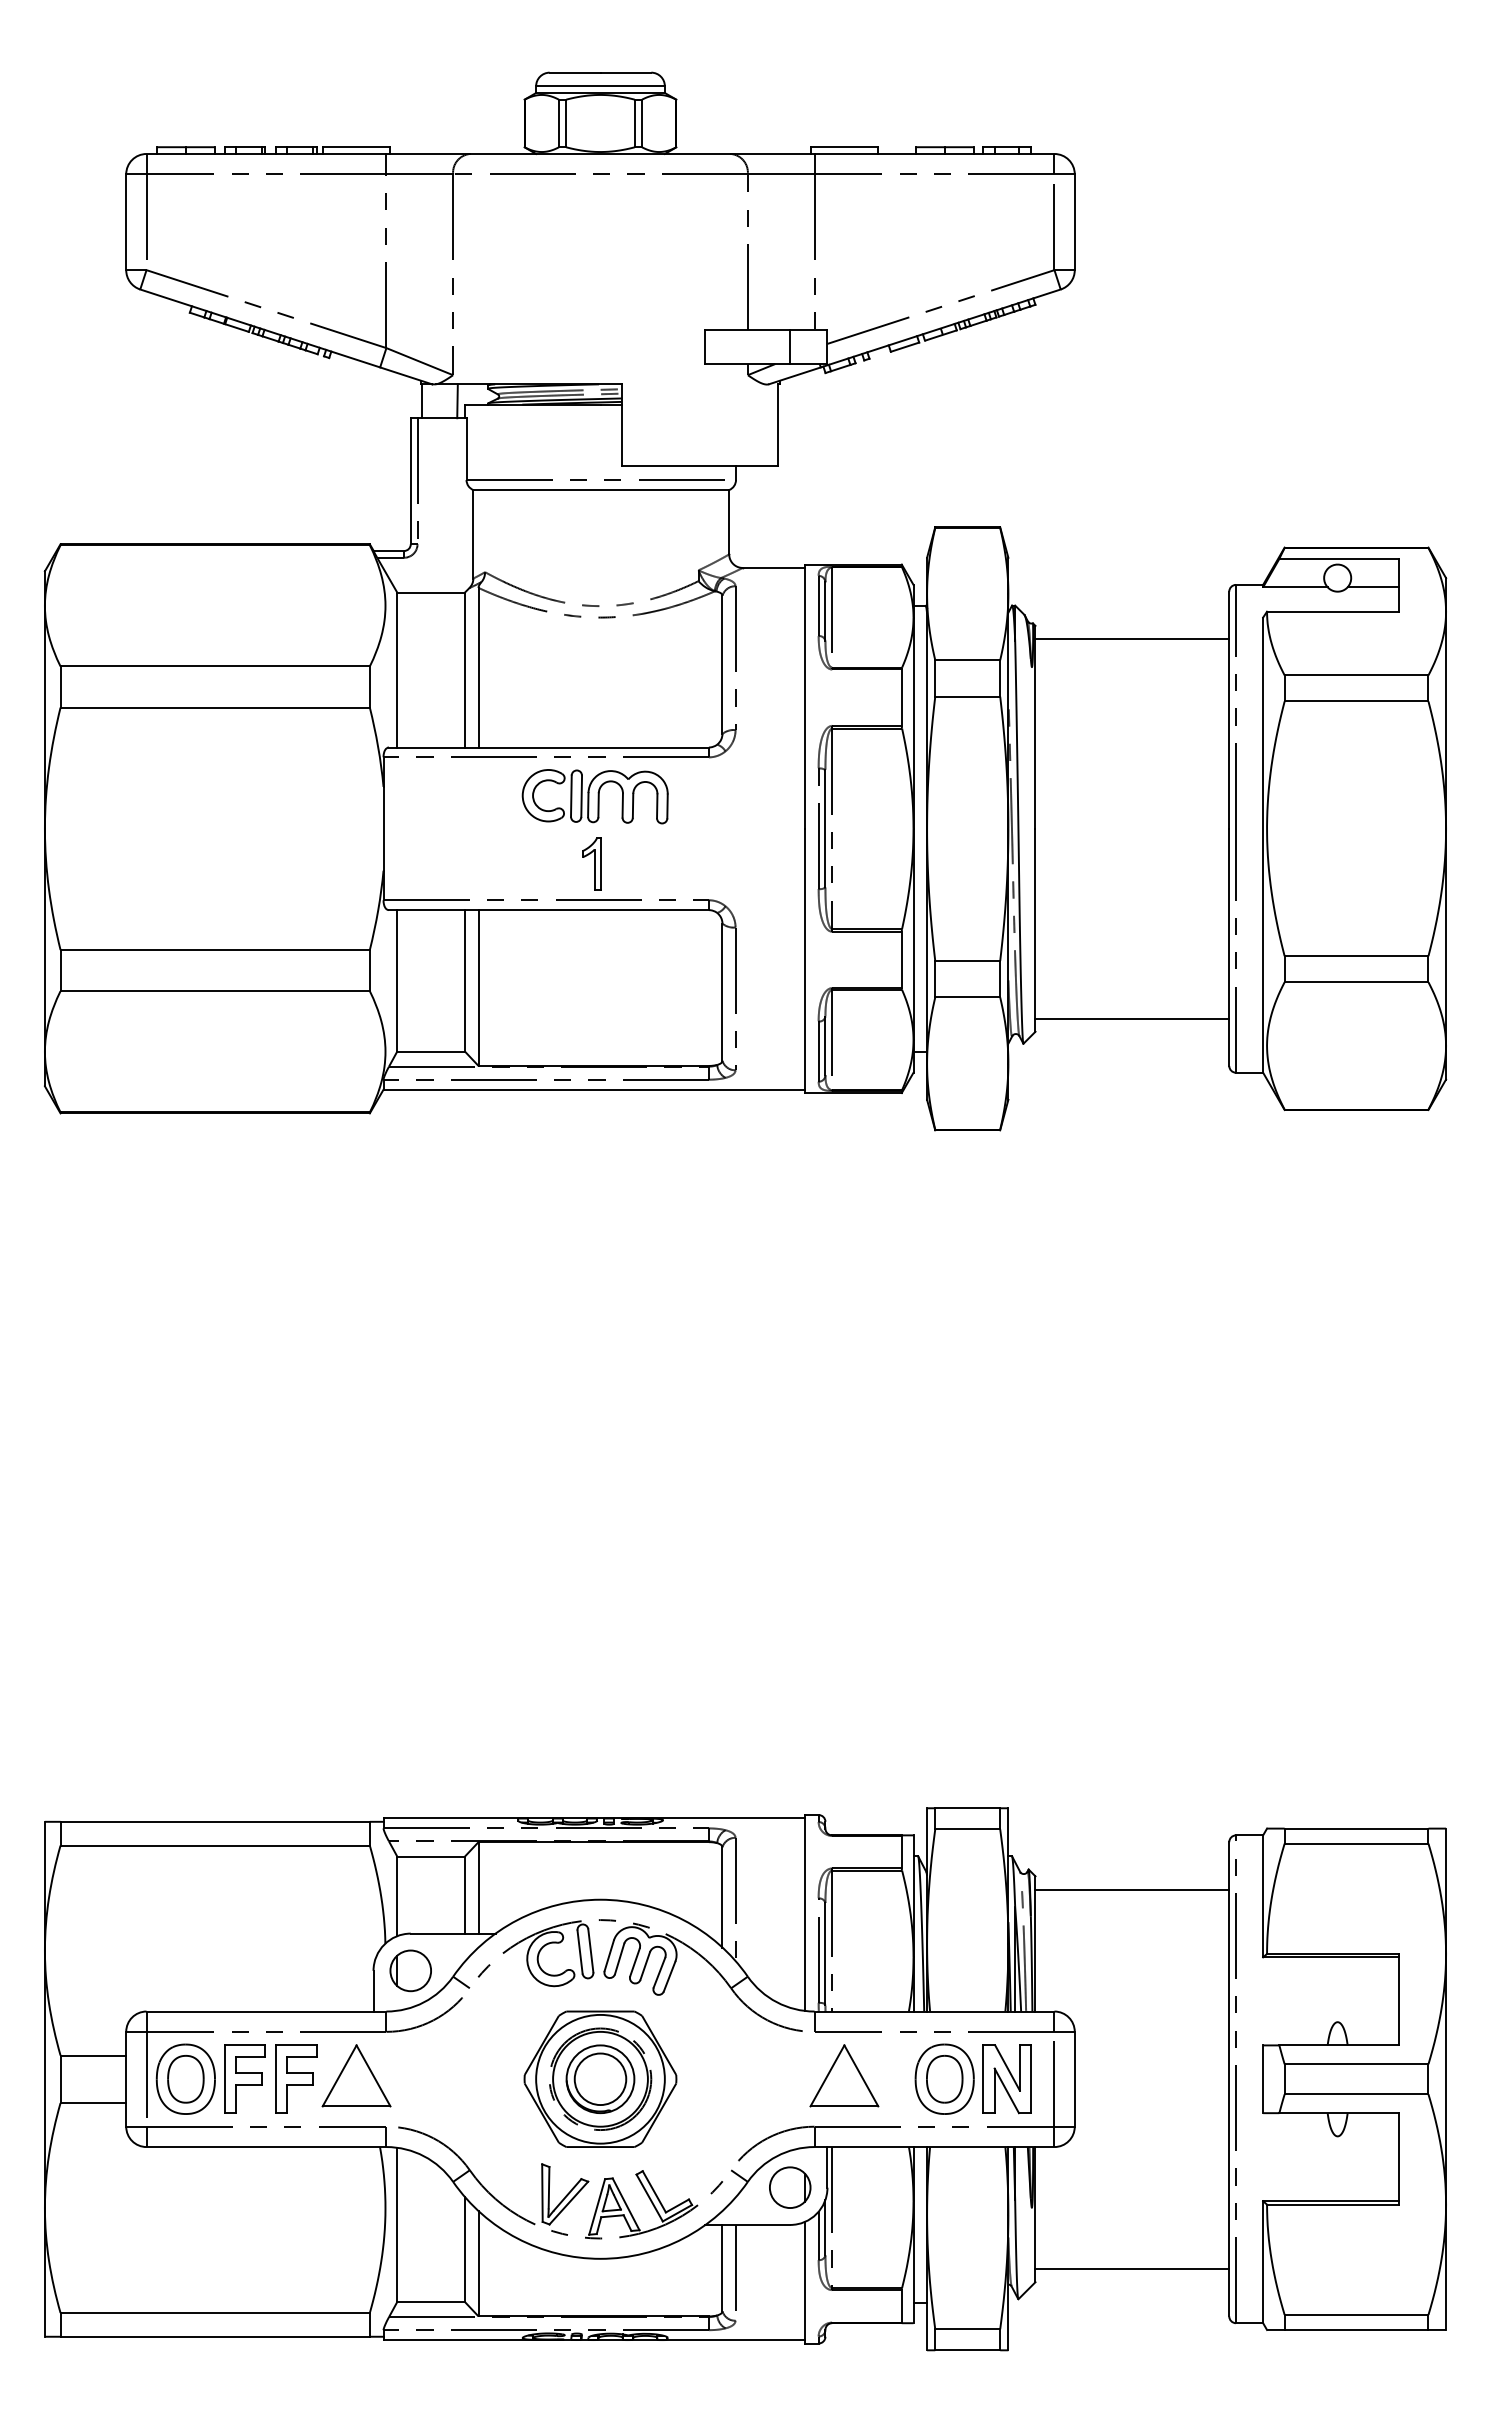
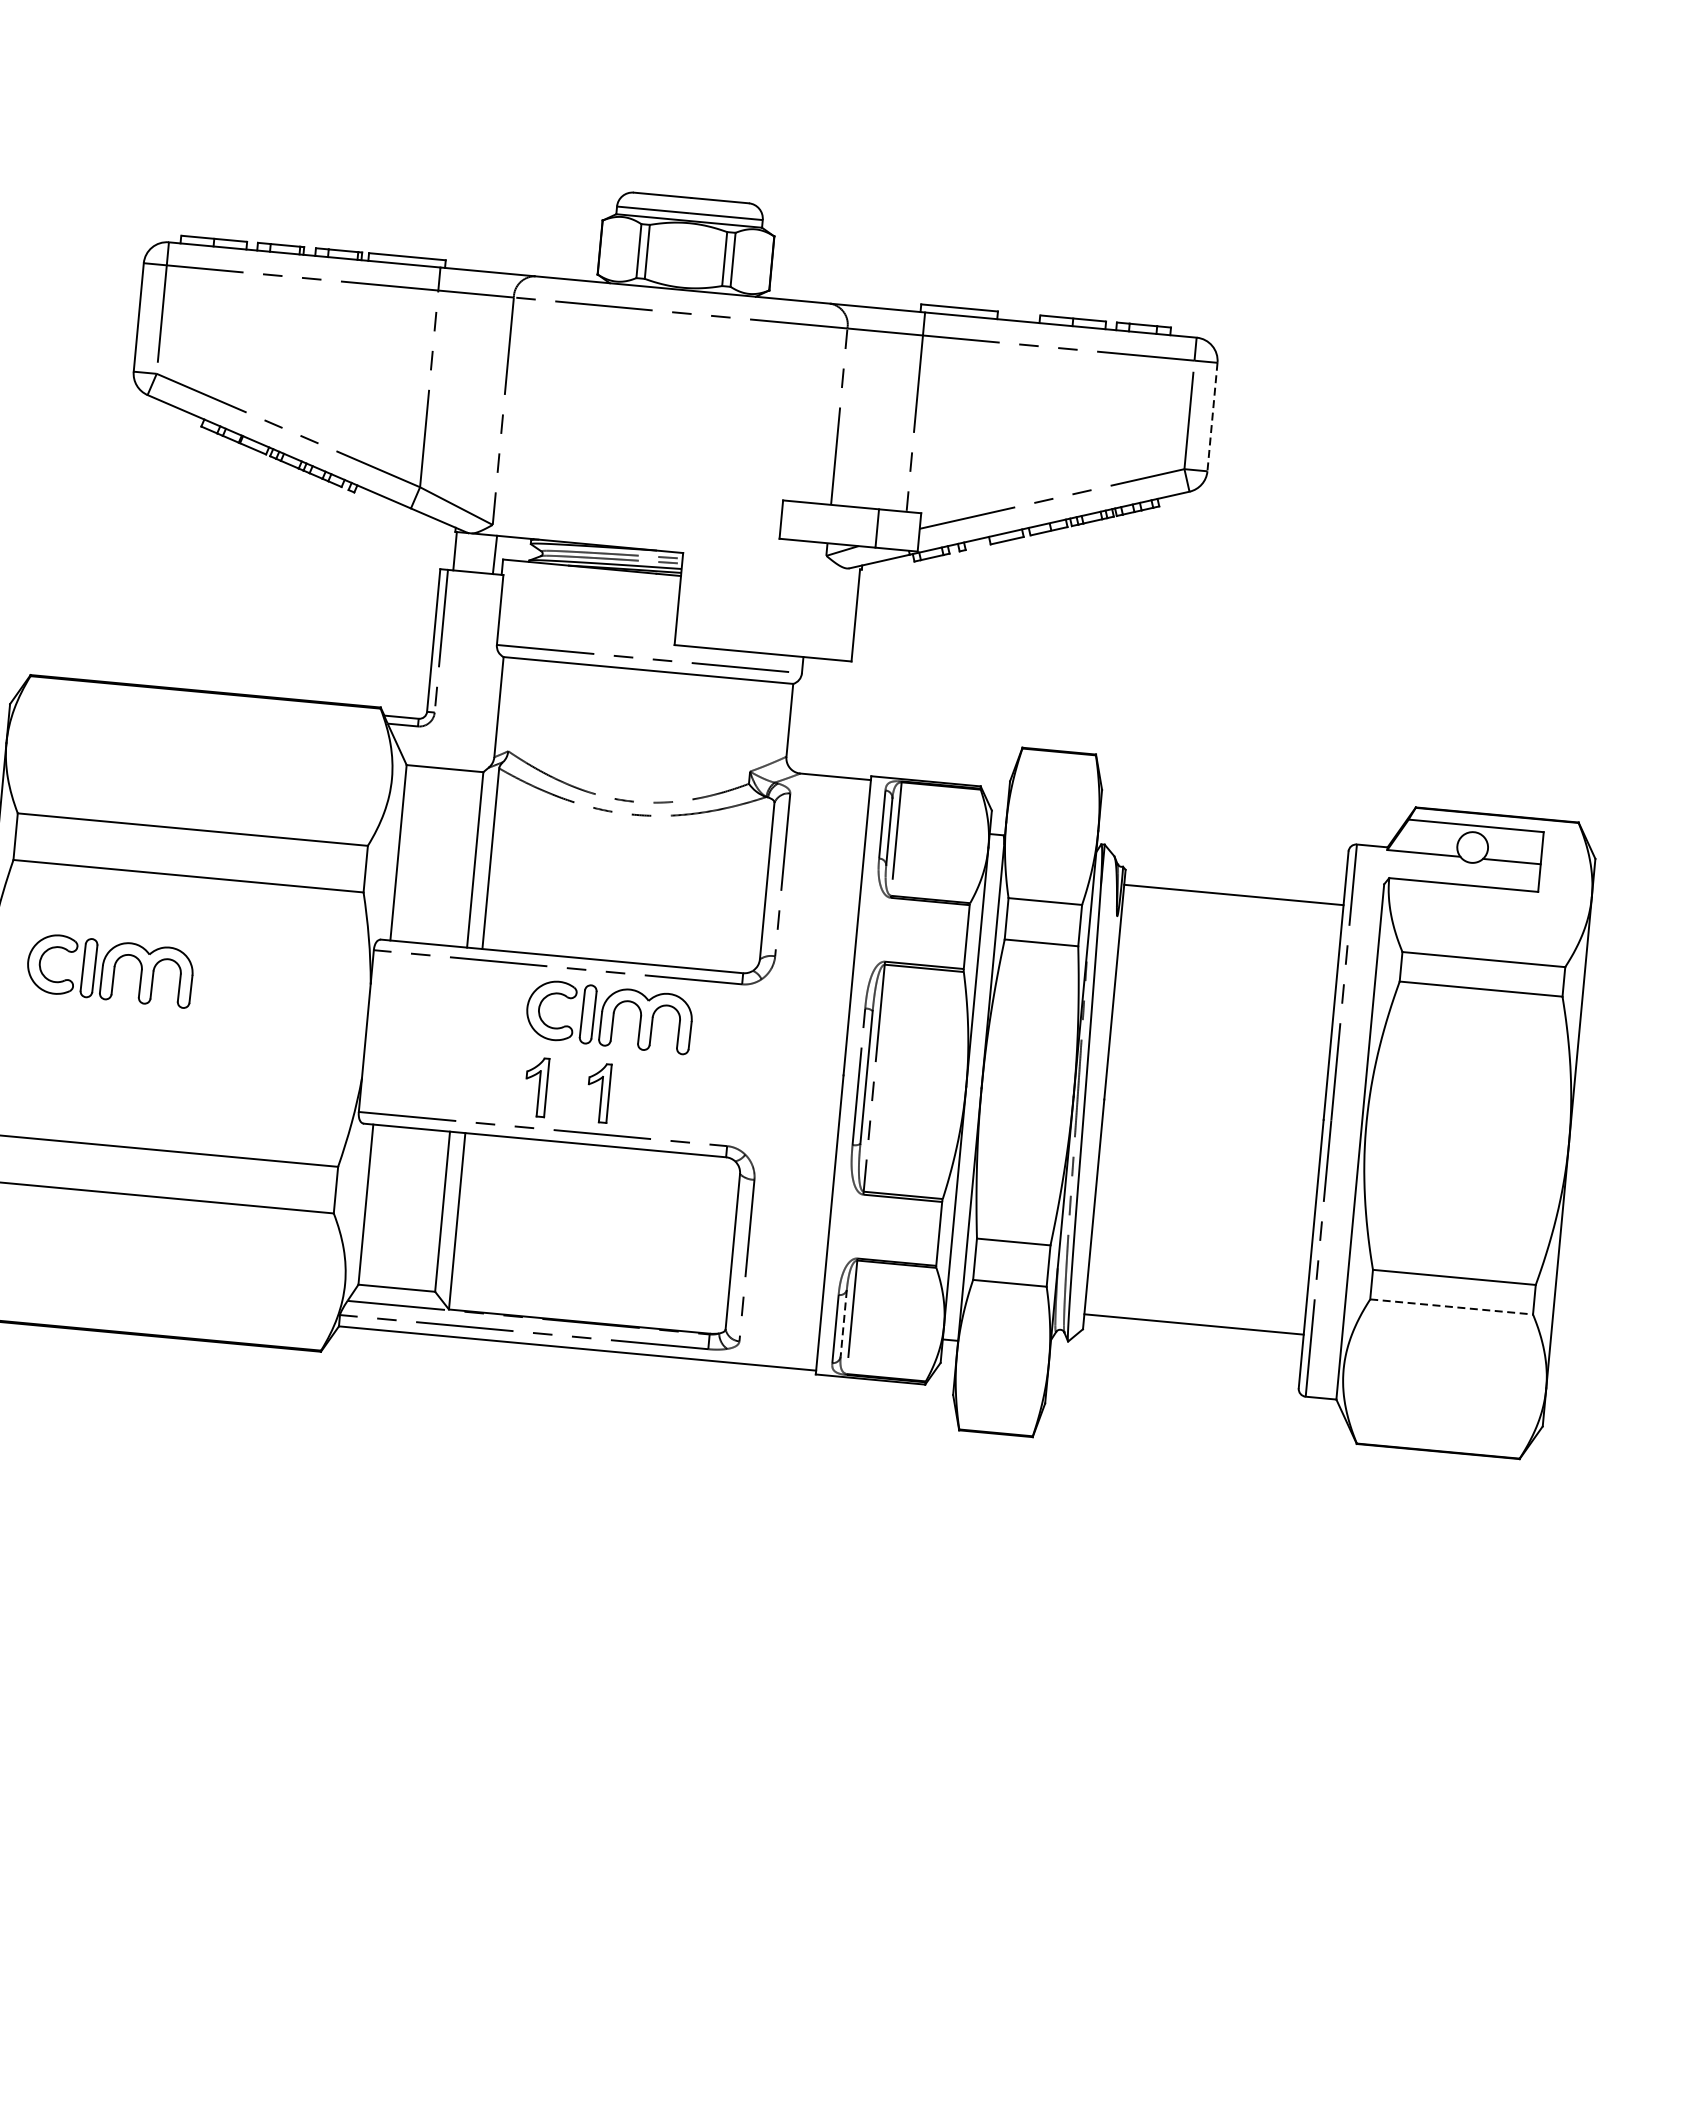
line: (1074, 222) -> (1212, 417), solid -> dashed
part: (153, 796) -> (109, 970), added
part: (536, 863) -> (535, 1086), added
line: (1356, 982) -> (1451, 1307), solid -> dashed
line: (825, 1046) -> (843, 1323), solid -> dashed

